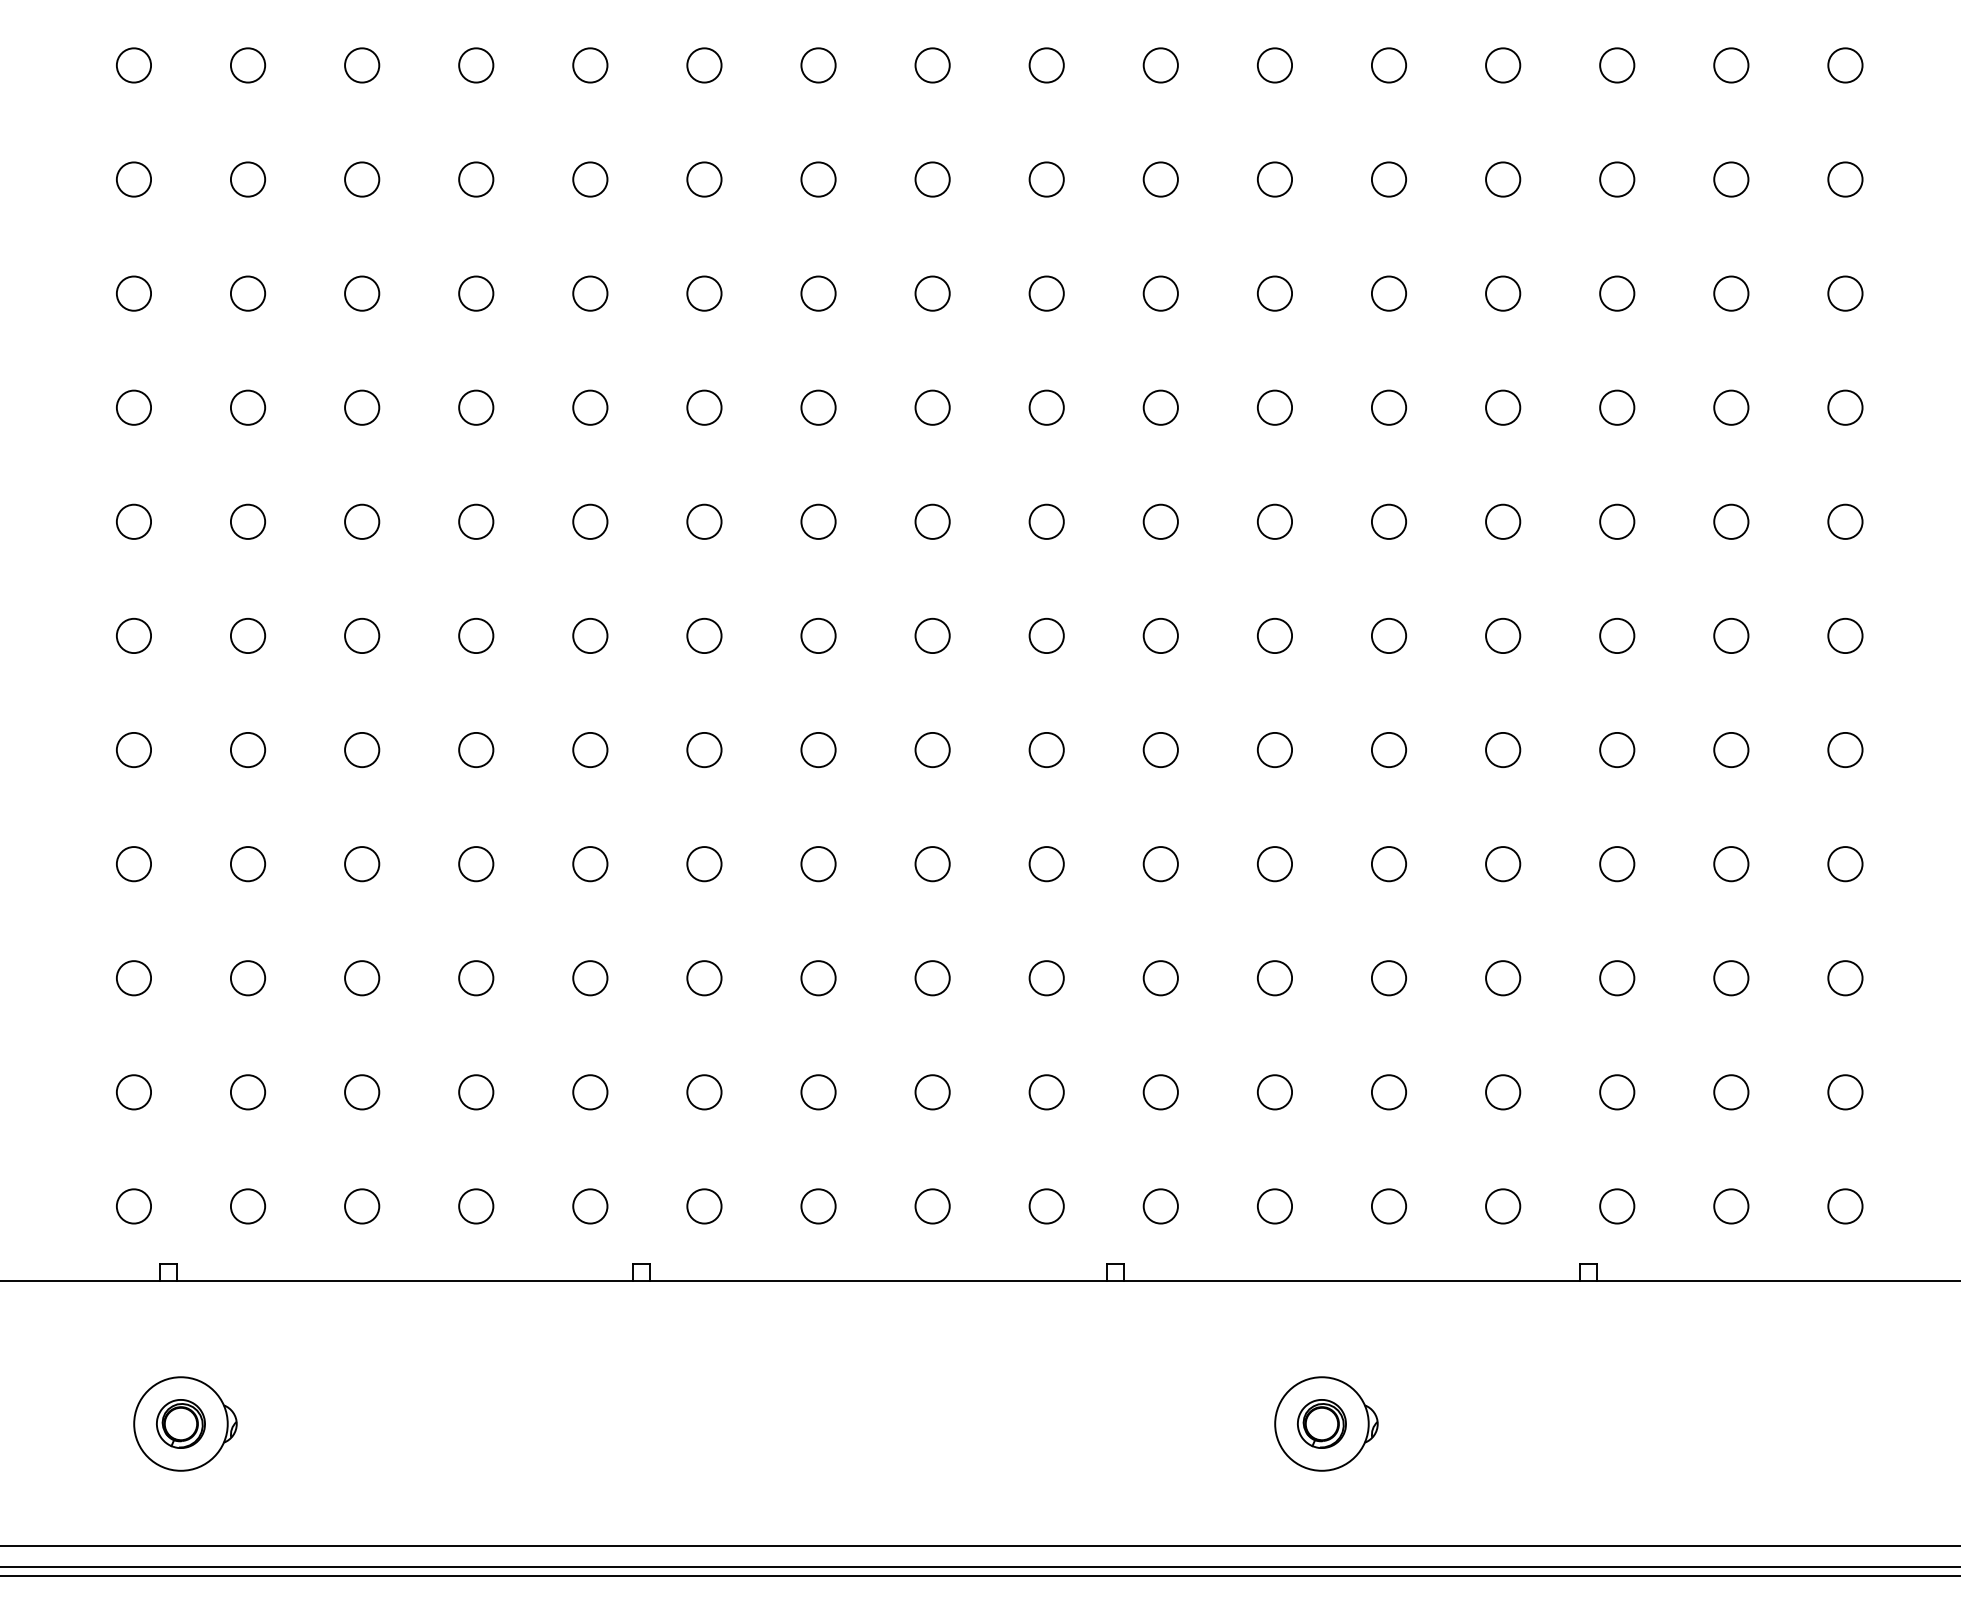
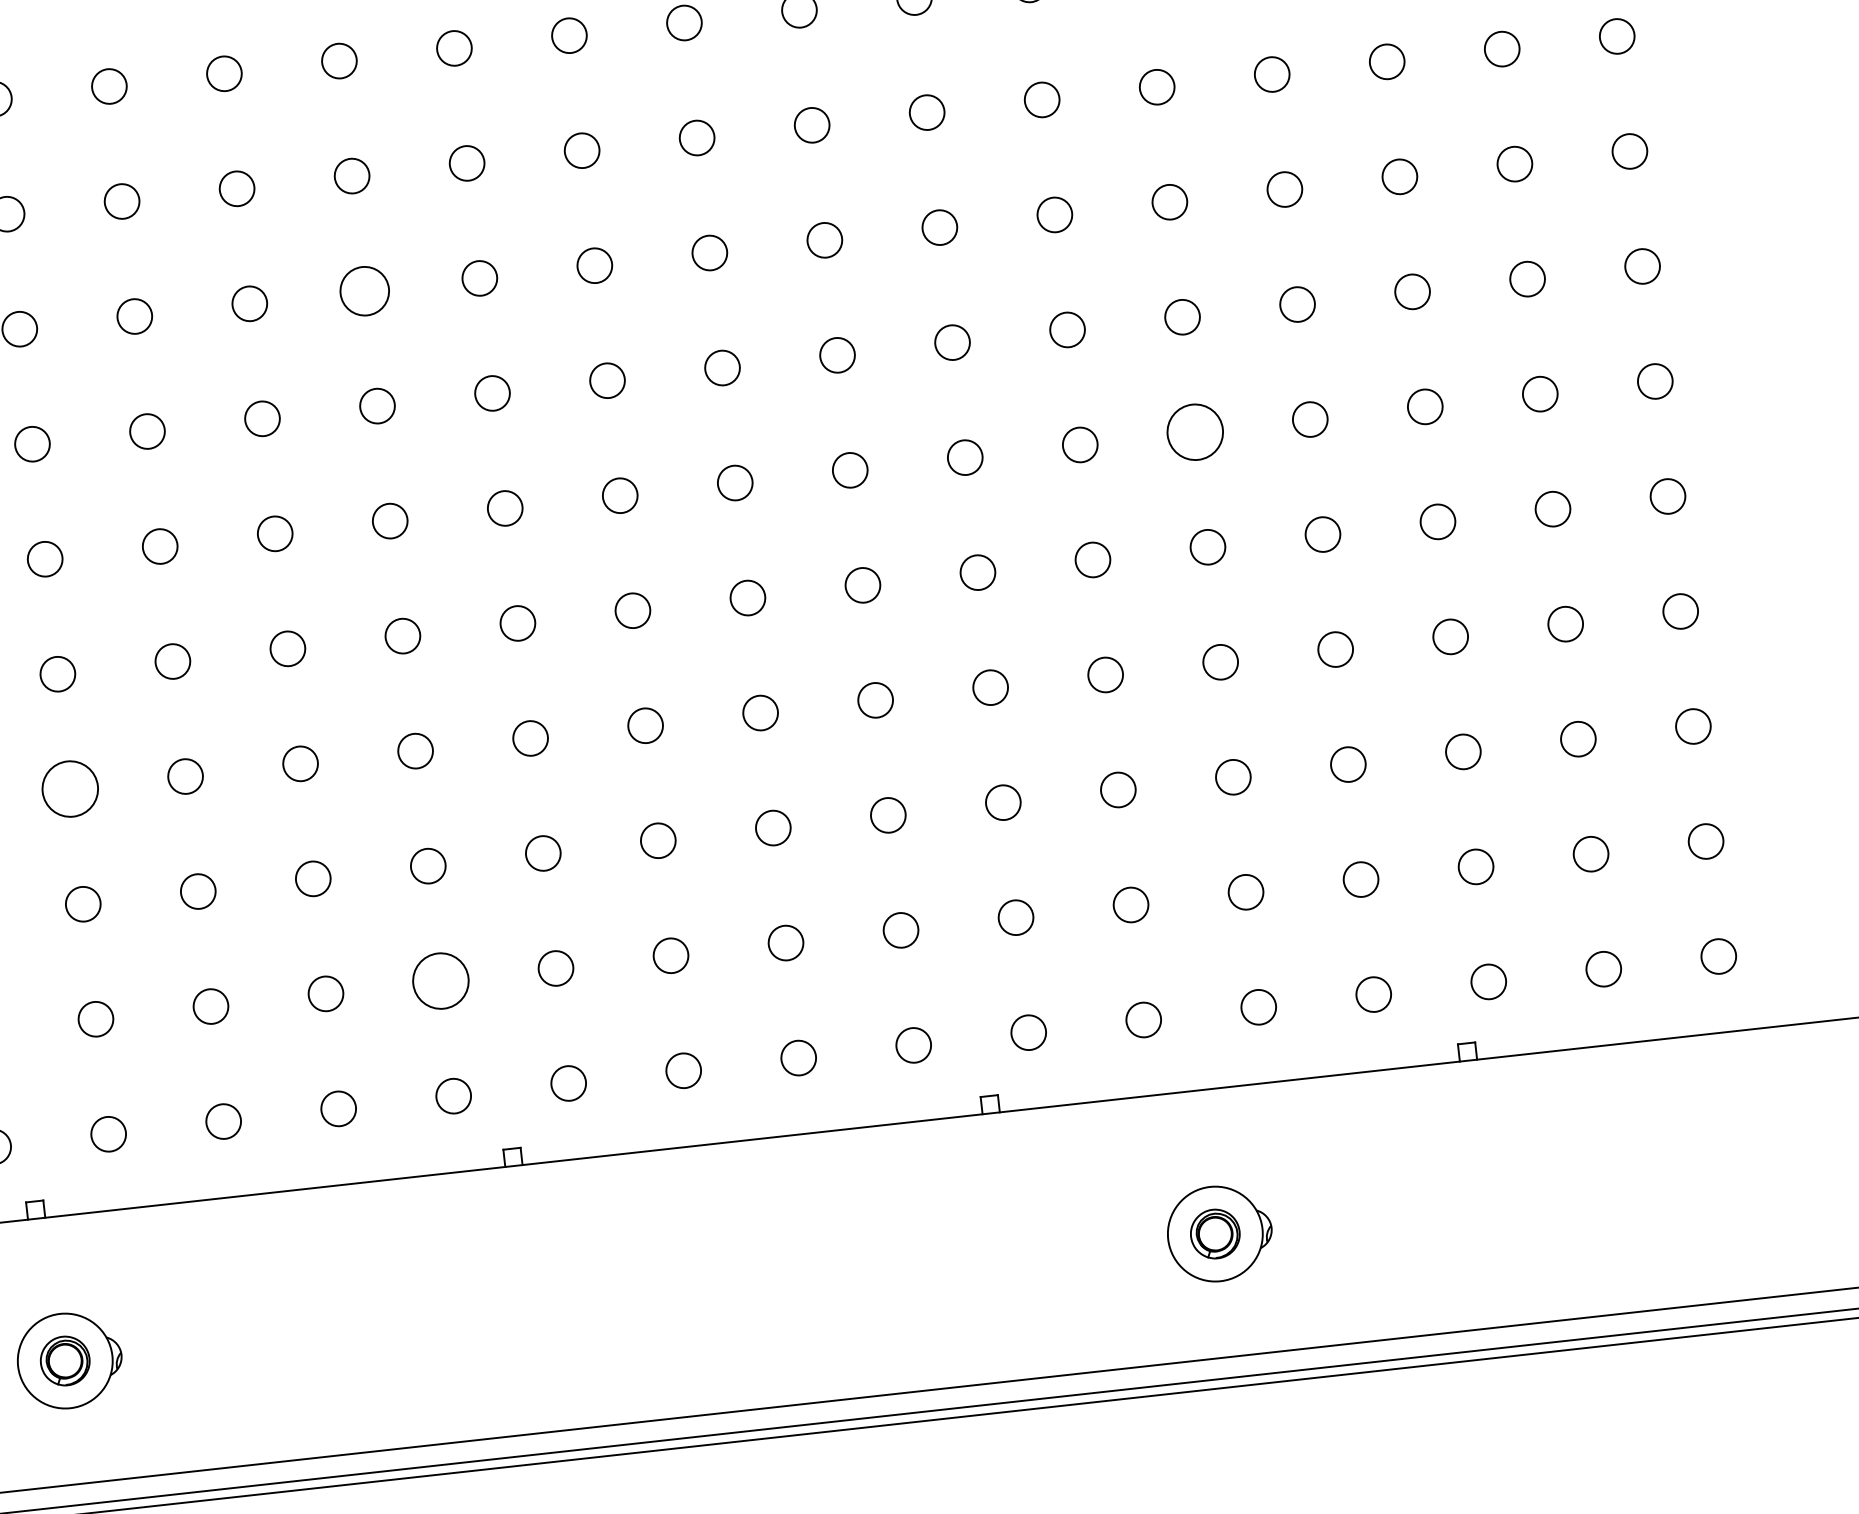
circle: (590, 407) -> (364, 290), size x1.4
circle: (1388, 635) -> (1194, 431), size x1.6
circle: (248, 864) -> (71, 789), size x1.6
circle: (590, 1092) -> (441, 981), size x1.6

